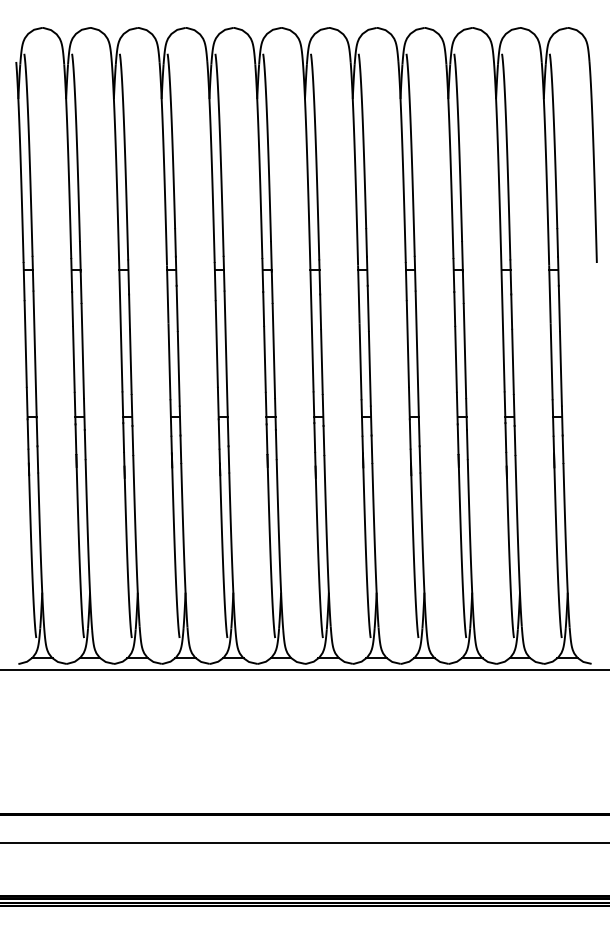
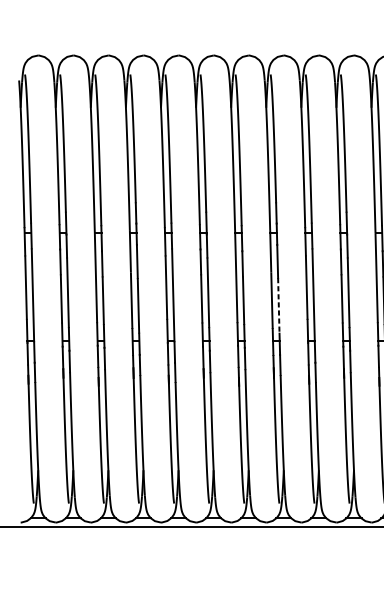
line: (369, 368) -> (278, 305), solid -> dashed

